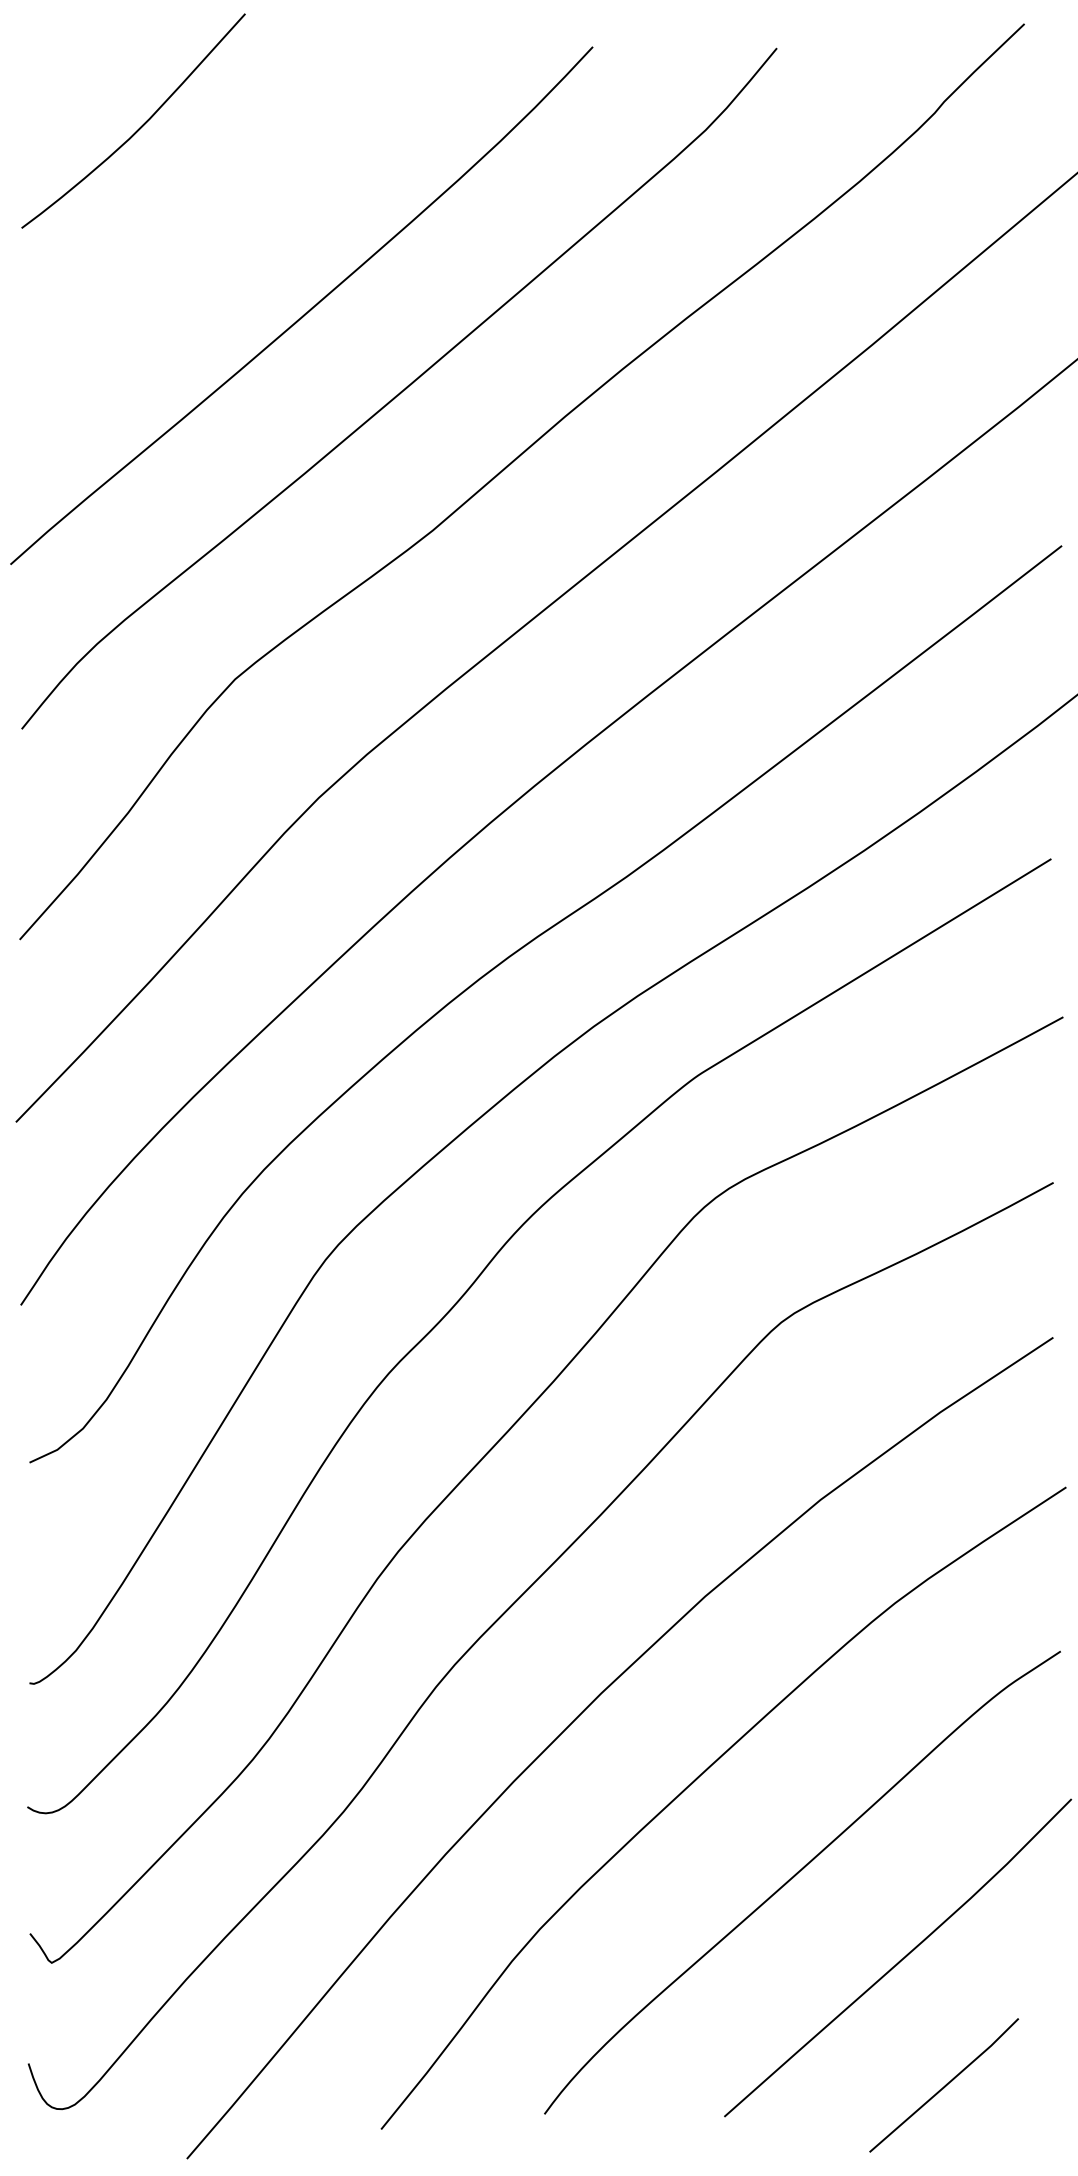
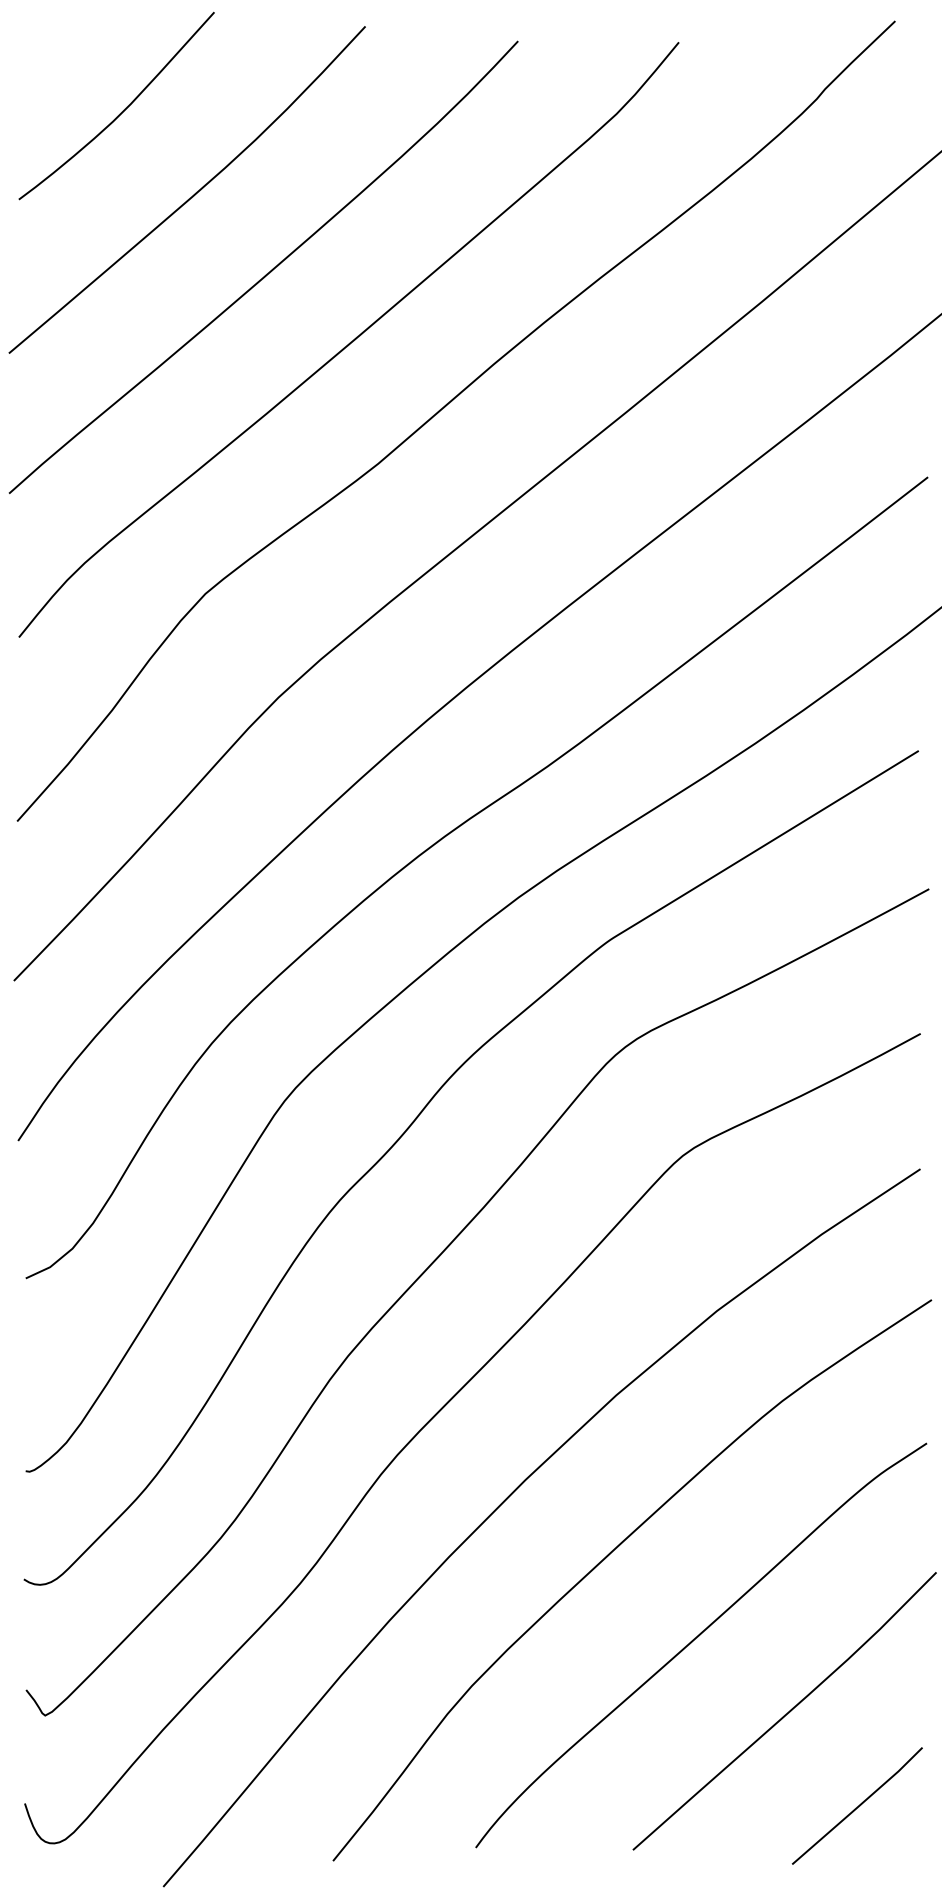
curve: (221, 222) -> (193, 194), added
line: (944, 2085) -> (857, 1806), moved

